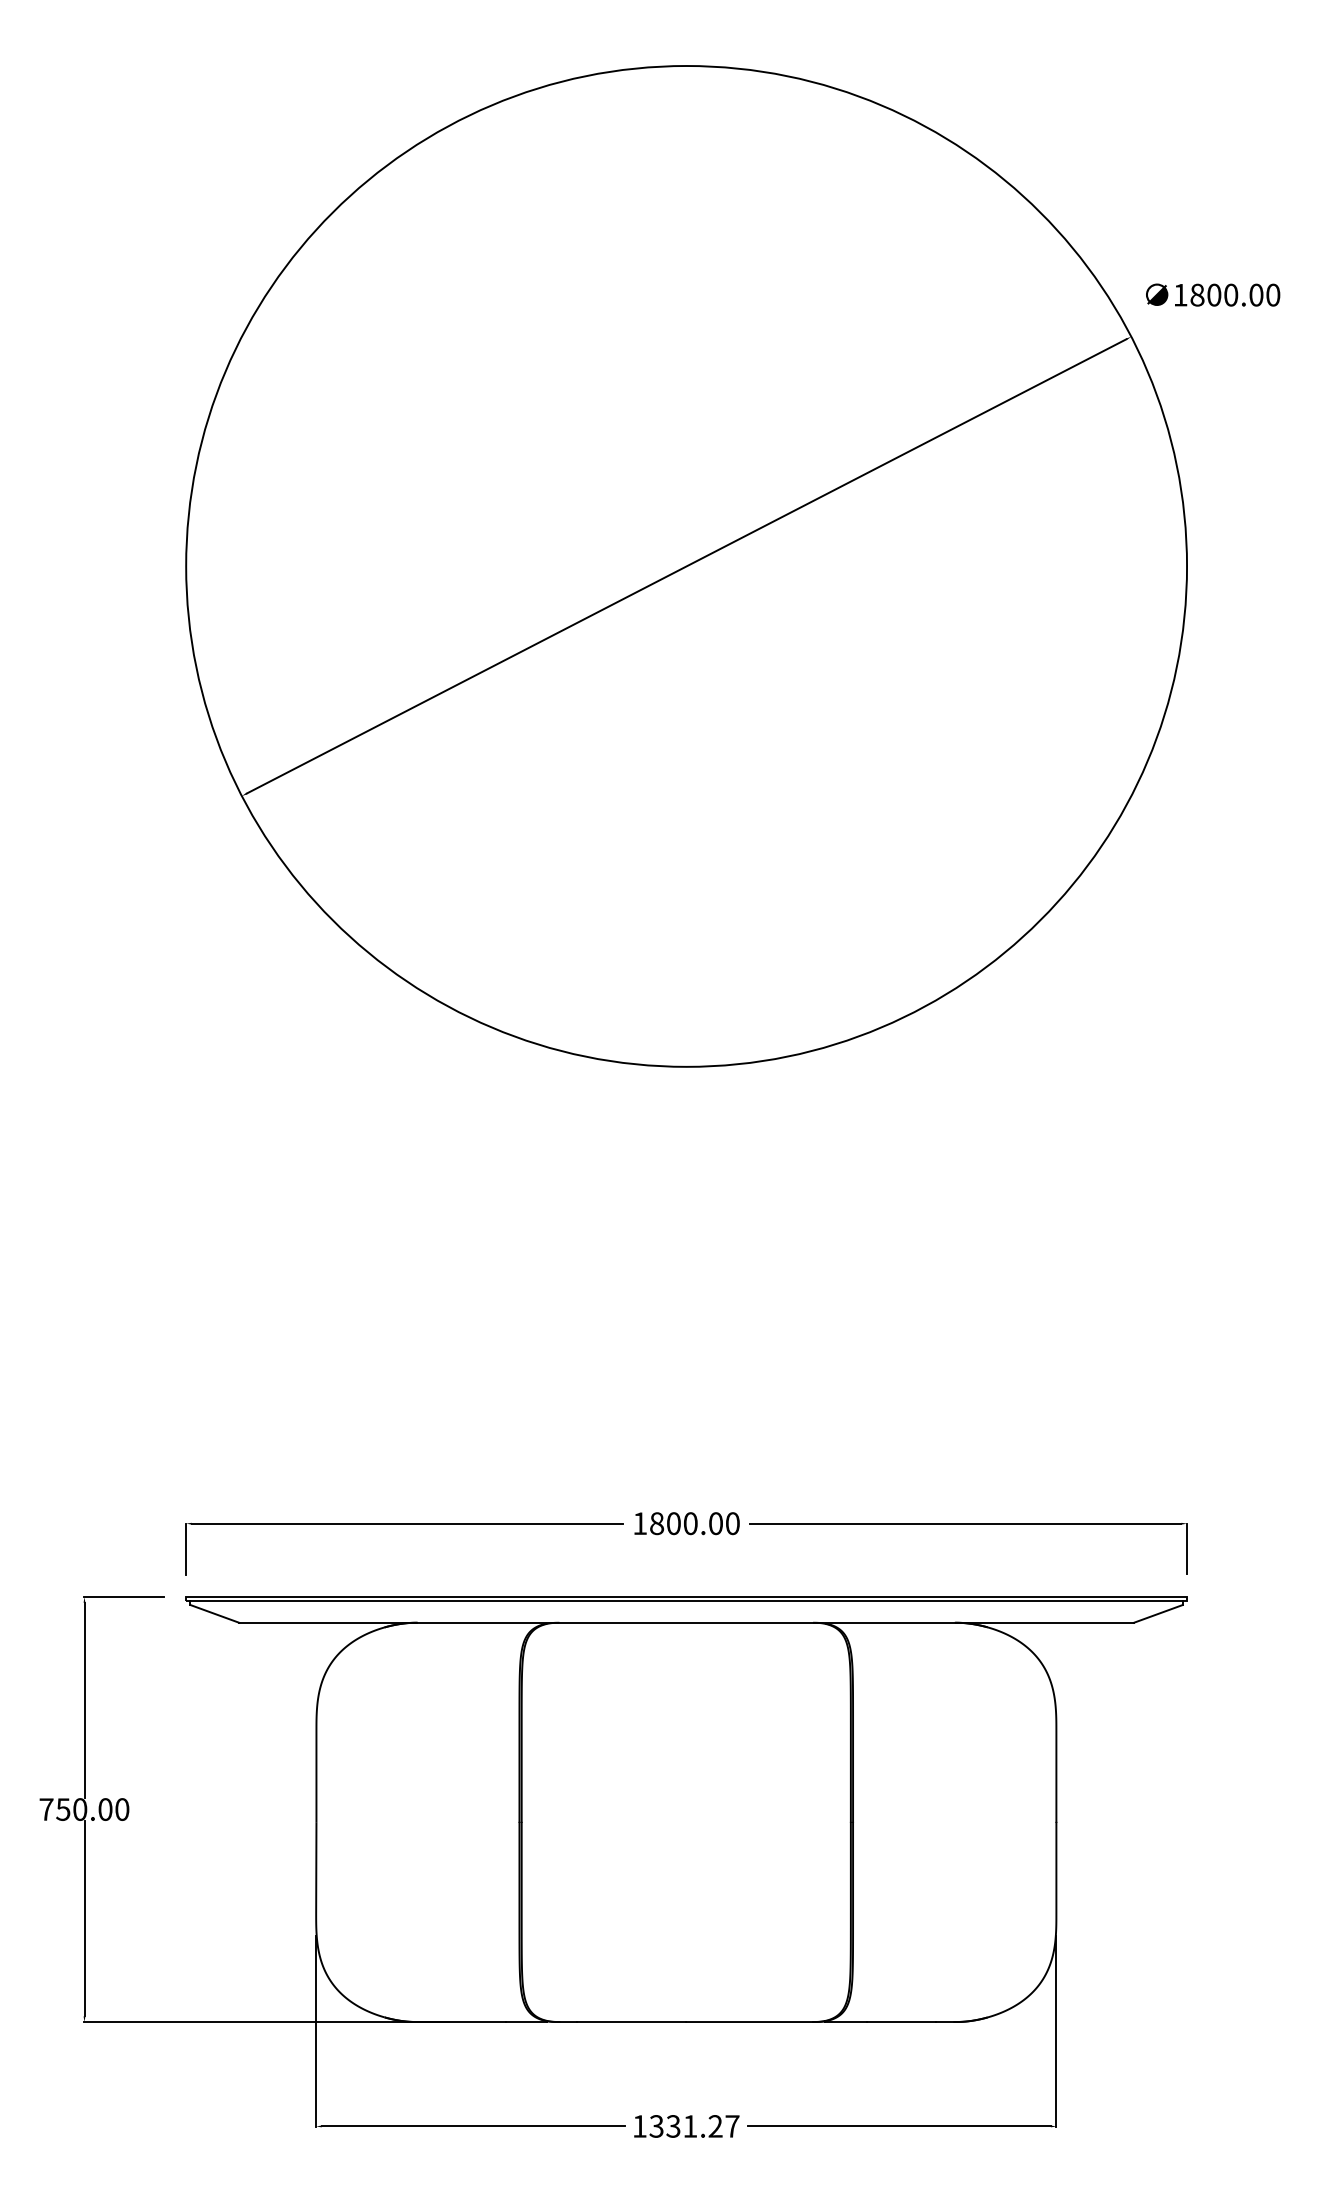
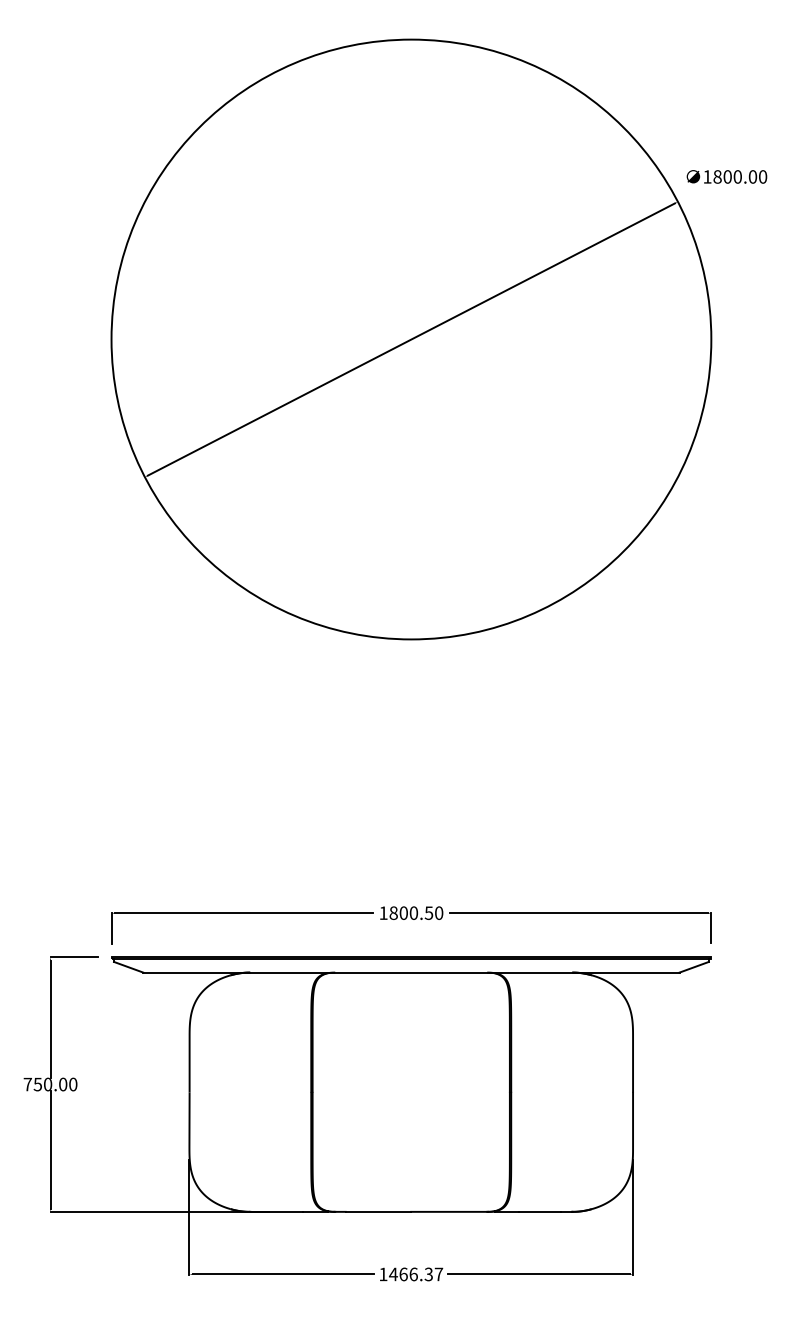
text: (715, 1522) -> (428, 912), 1800.00 -> 1800.50
text: (685, 2126) -> (410, 1274), 1331.27 -> 1466.37

